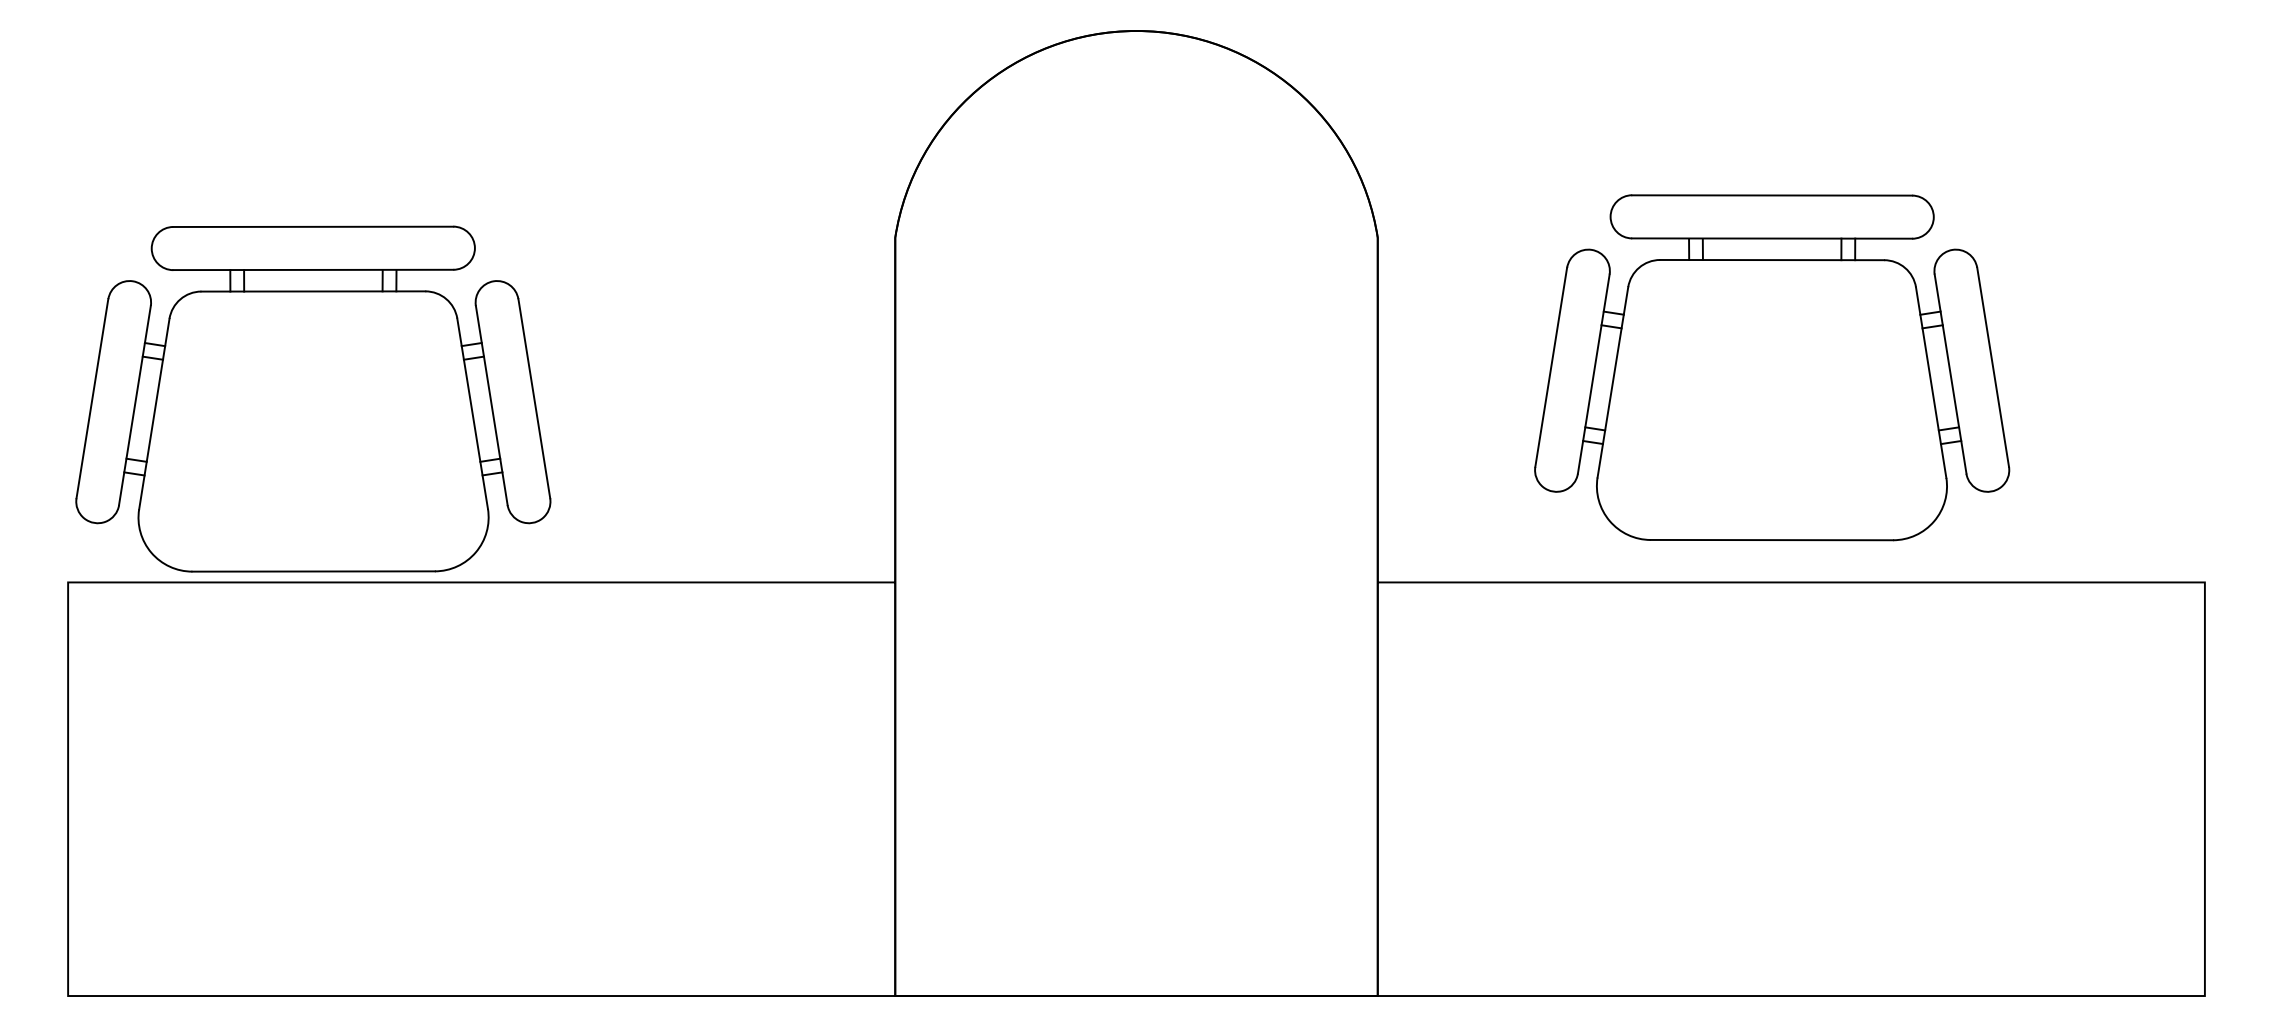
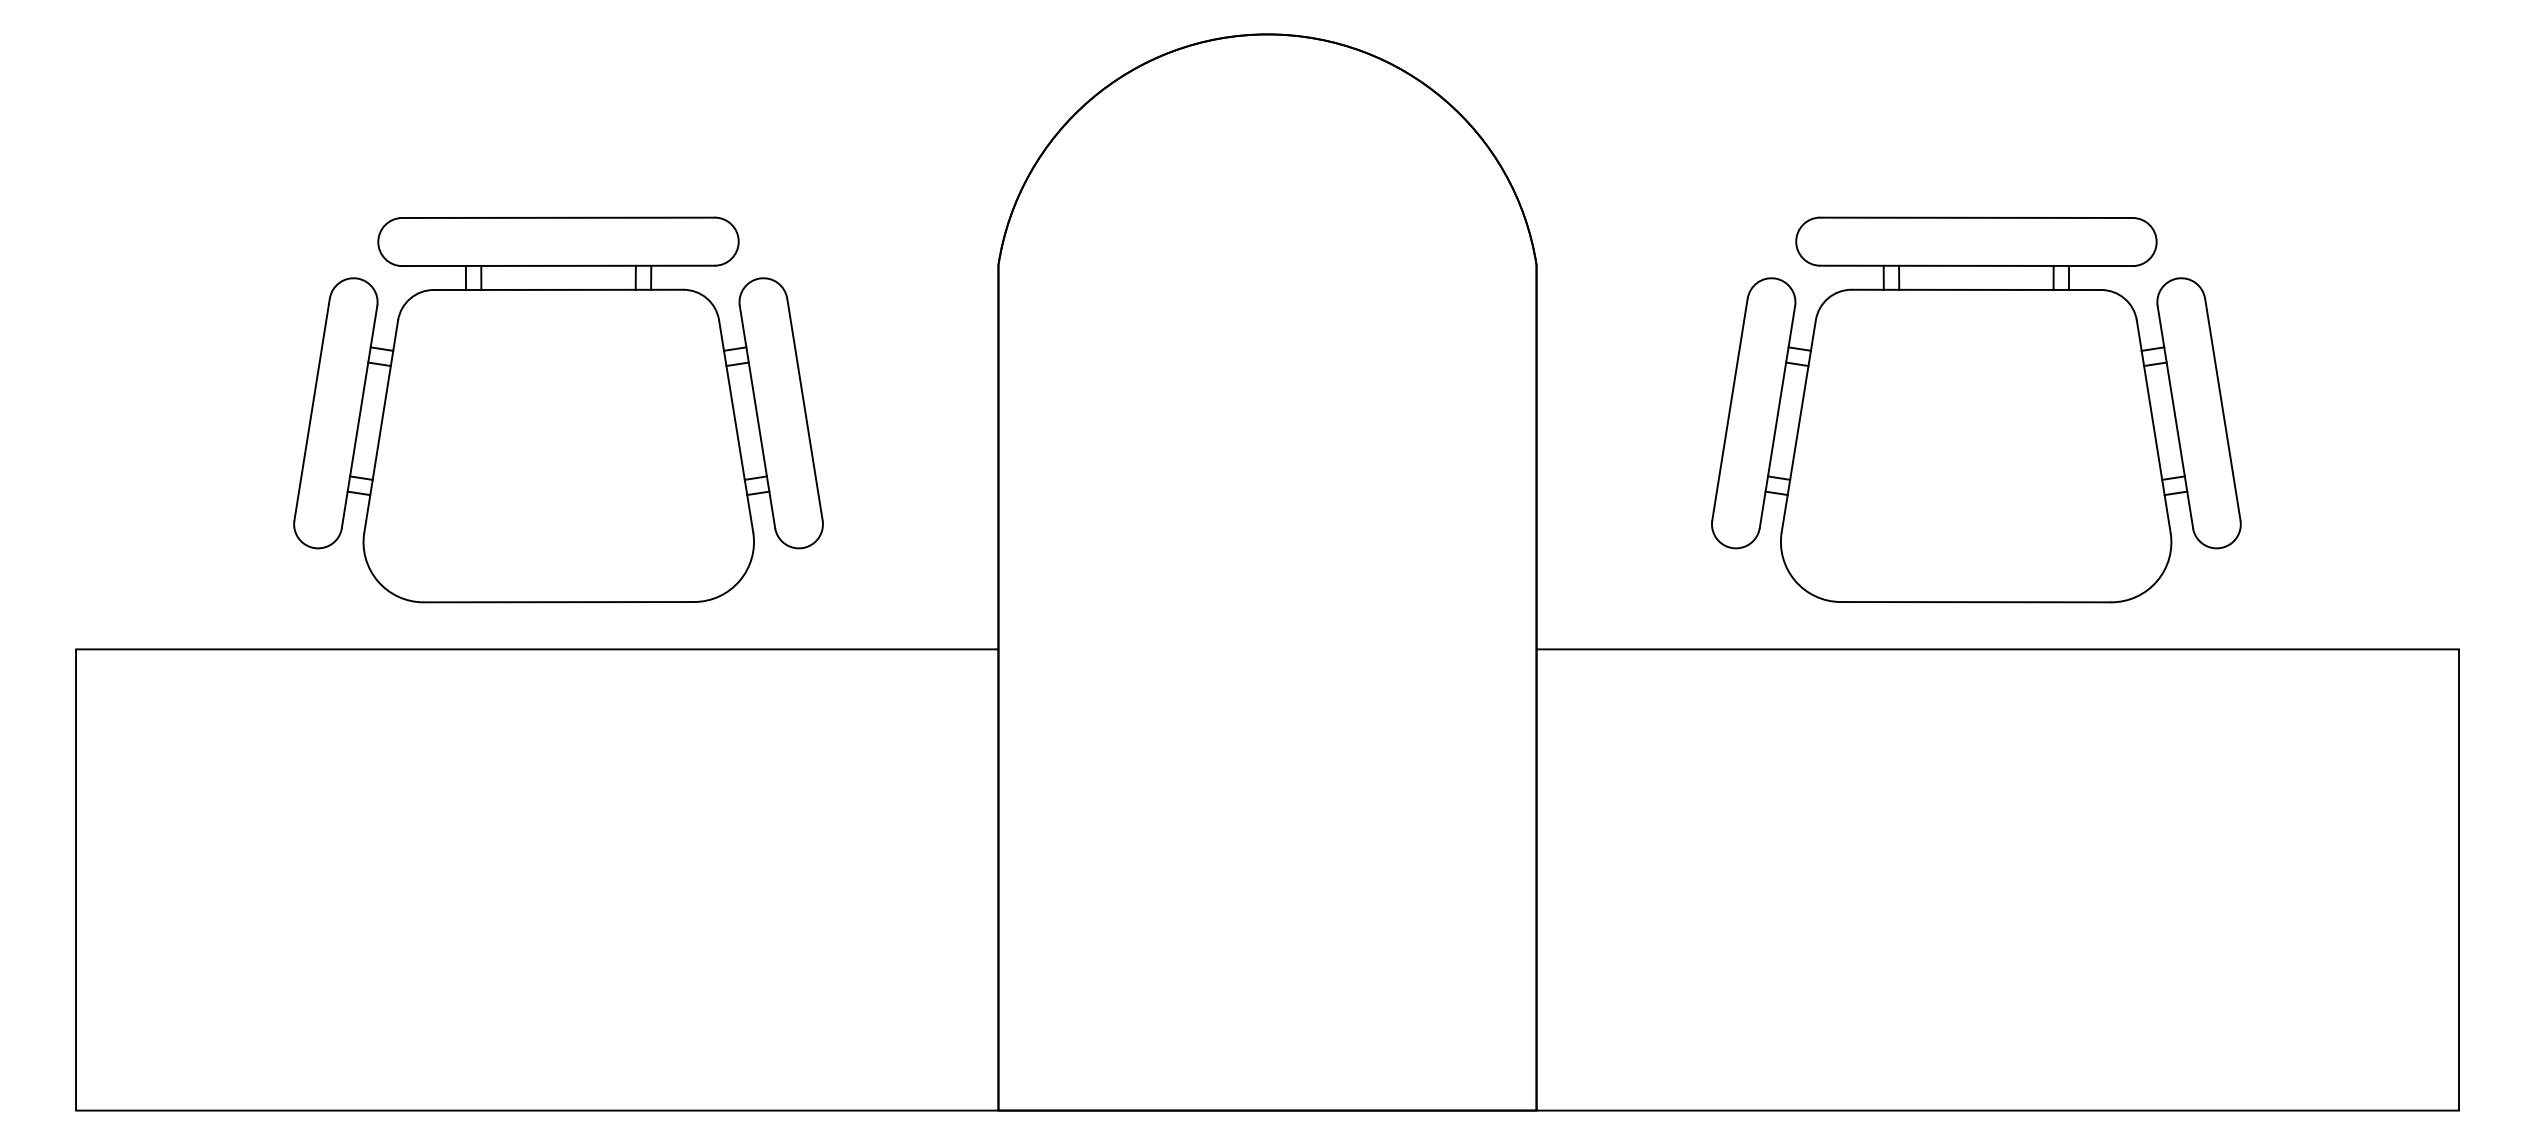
part: (313, 398) -> (558, 409), moved

